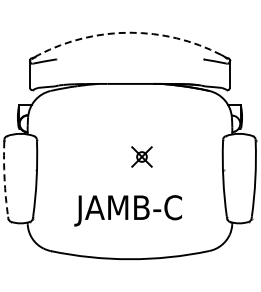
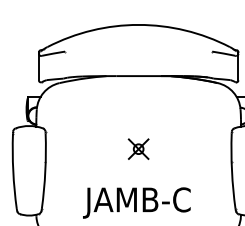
arc: (130, 32) -> (139, 24), dashed -> solid
part: (141, 156) -> (138, 148), moved
arc: (4, 179) -> (13, 171), dashed -> solid

